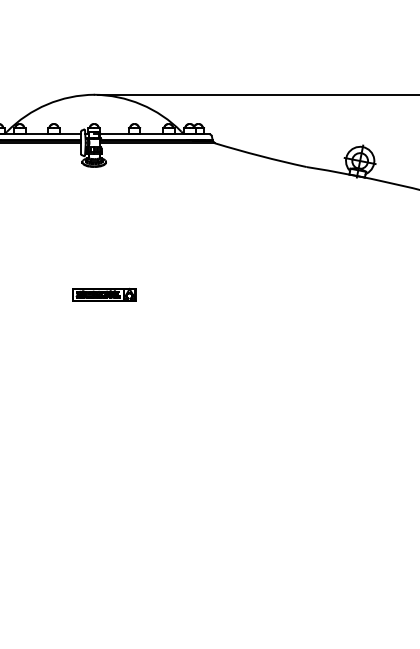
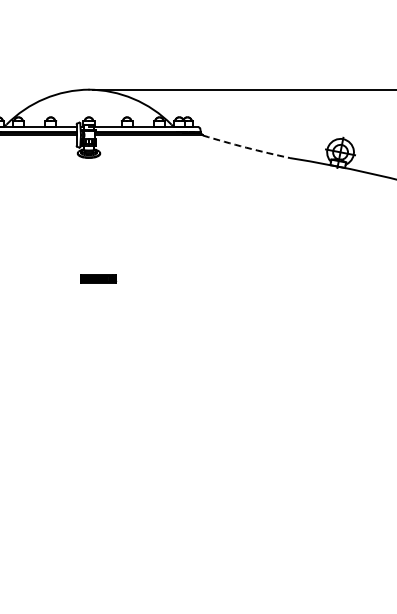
arc: (260, 155) -> (246, 147), solid -> dashed
part: (104, 294) -> (98, 278), size x0.6

